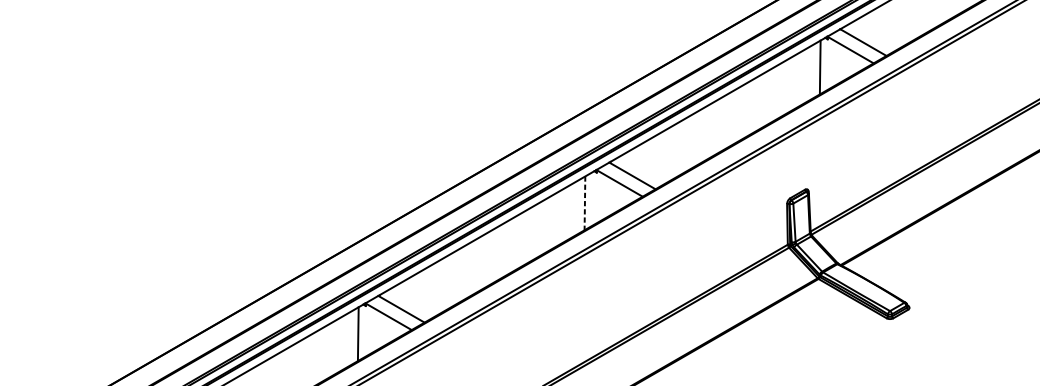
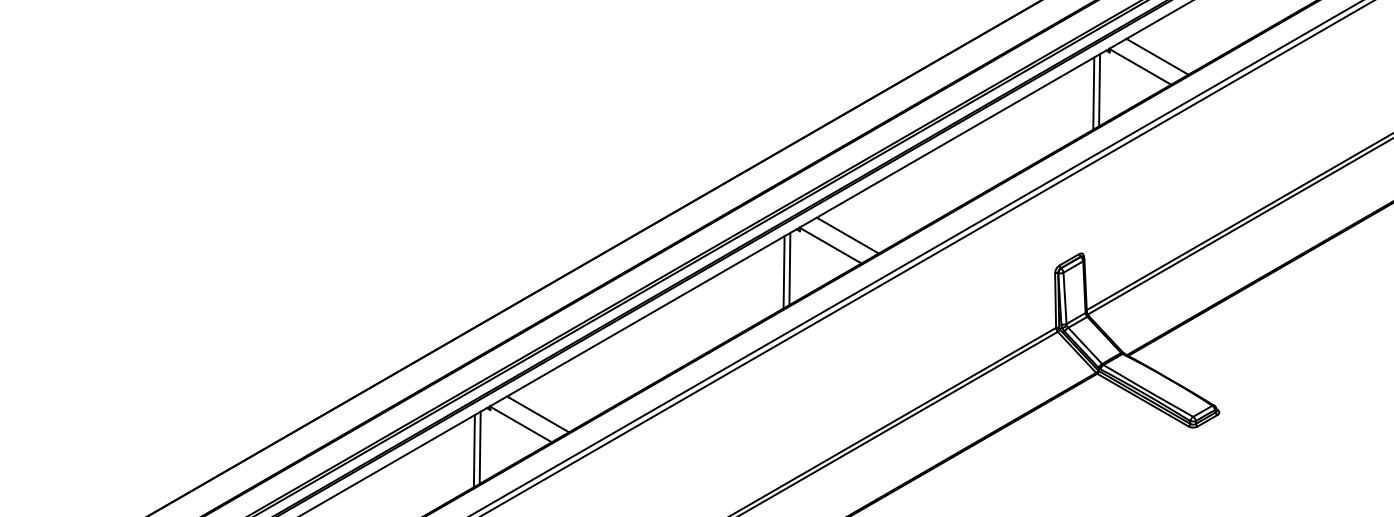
line: (815, 69) -> (1093, 93), added
line: (588, 200) -> (789, 268), added
line: (585, 203) -> (784, 272), dashed -> solid
line: (353, 336) -> (473, 451), added

